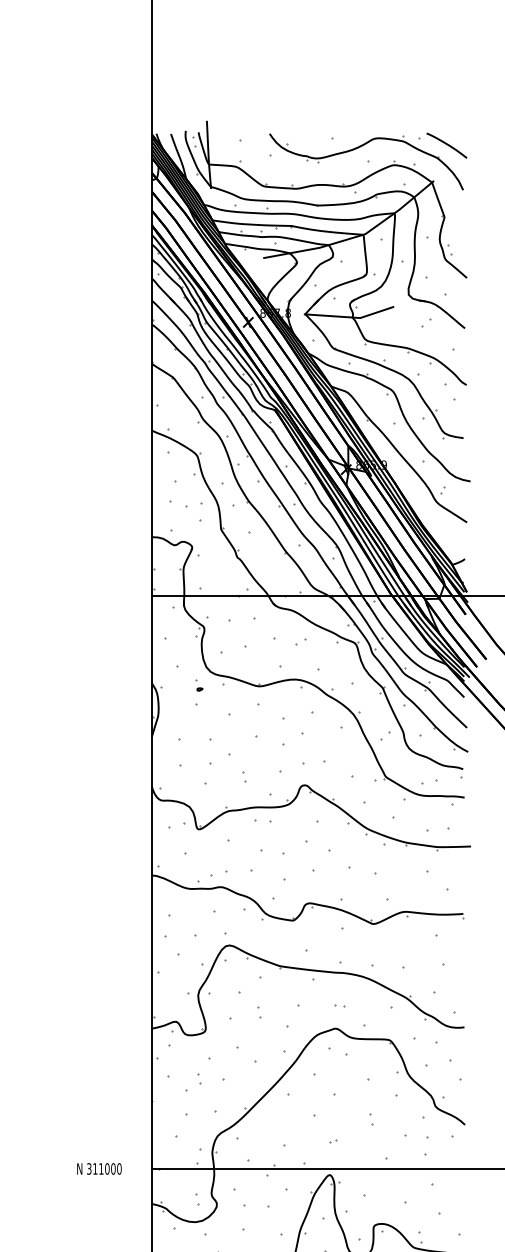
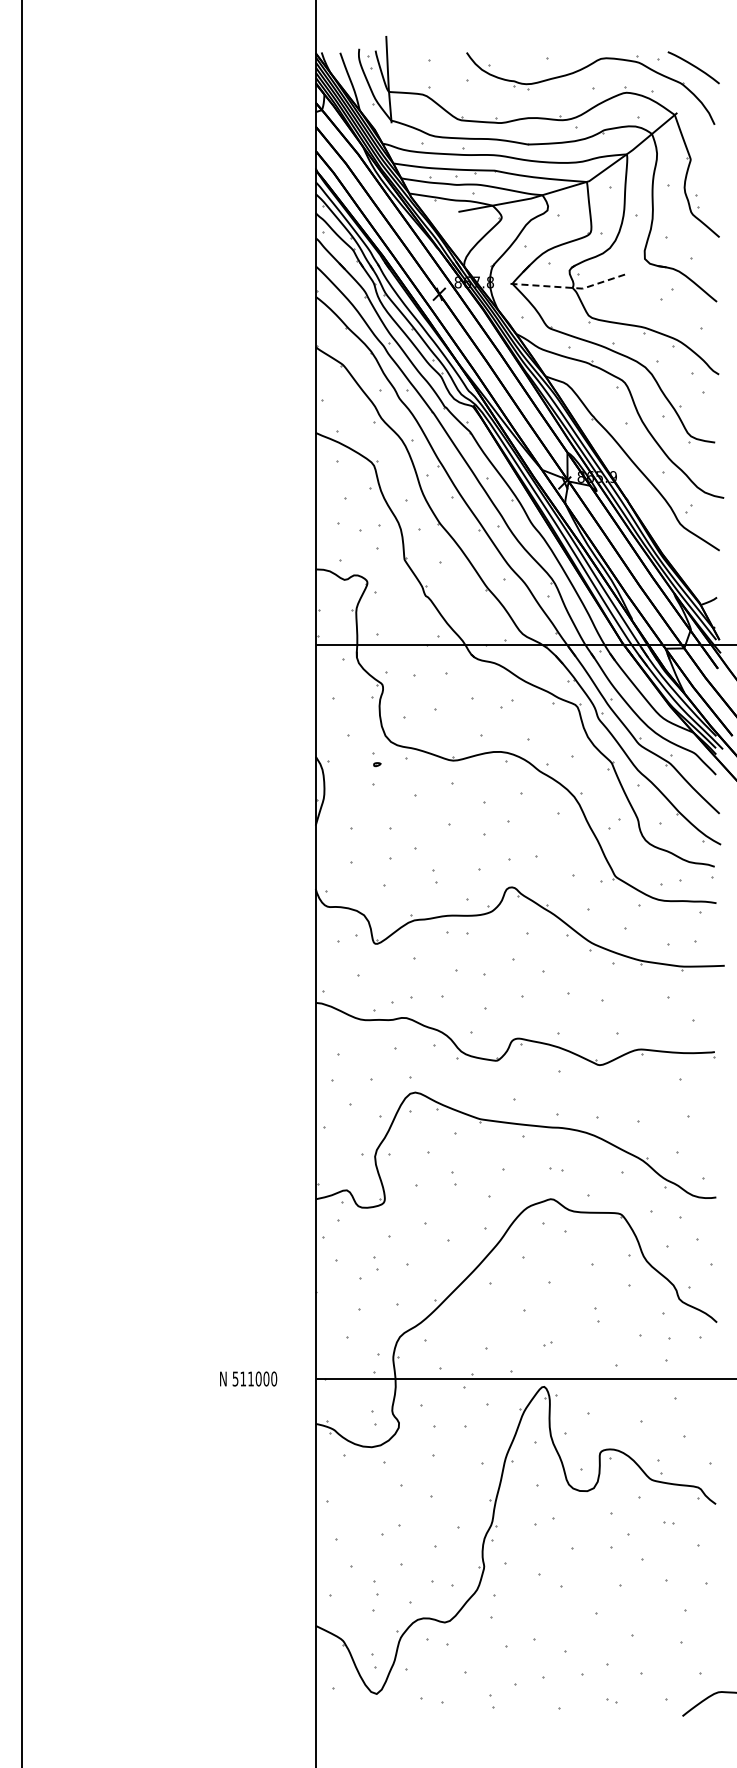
line: (349, 317) -> (569, 287), solid -> dashed
text: (89, 1168) -> (235, 1378), 311000 -> 511000

